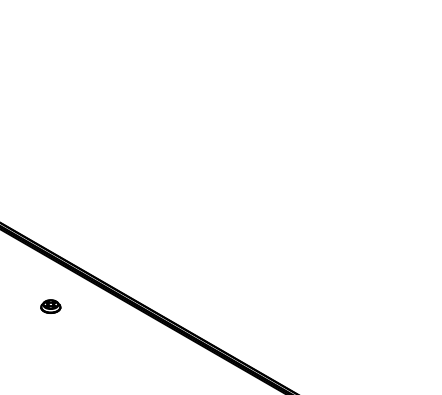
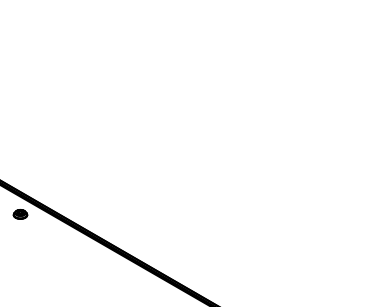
part: (50, 306) -> (20, 214), moved

